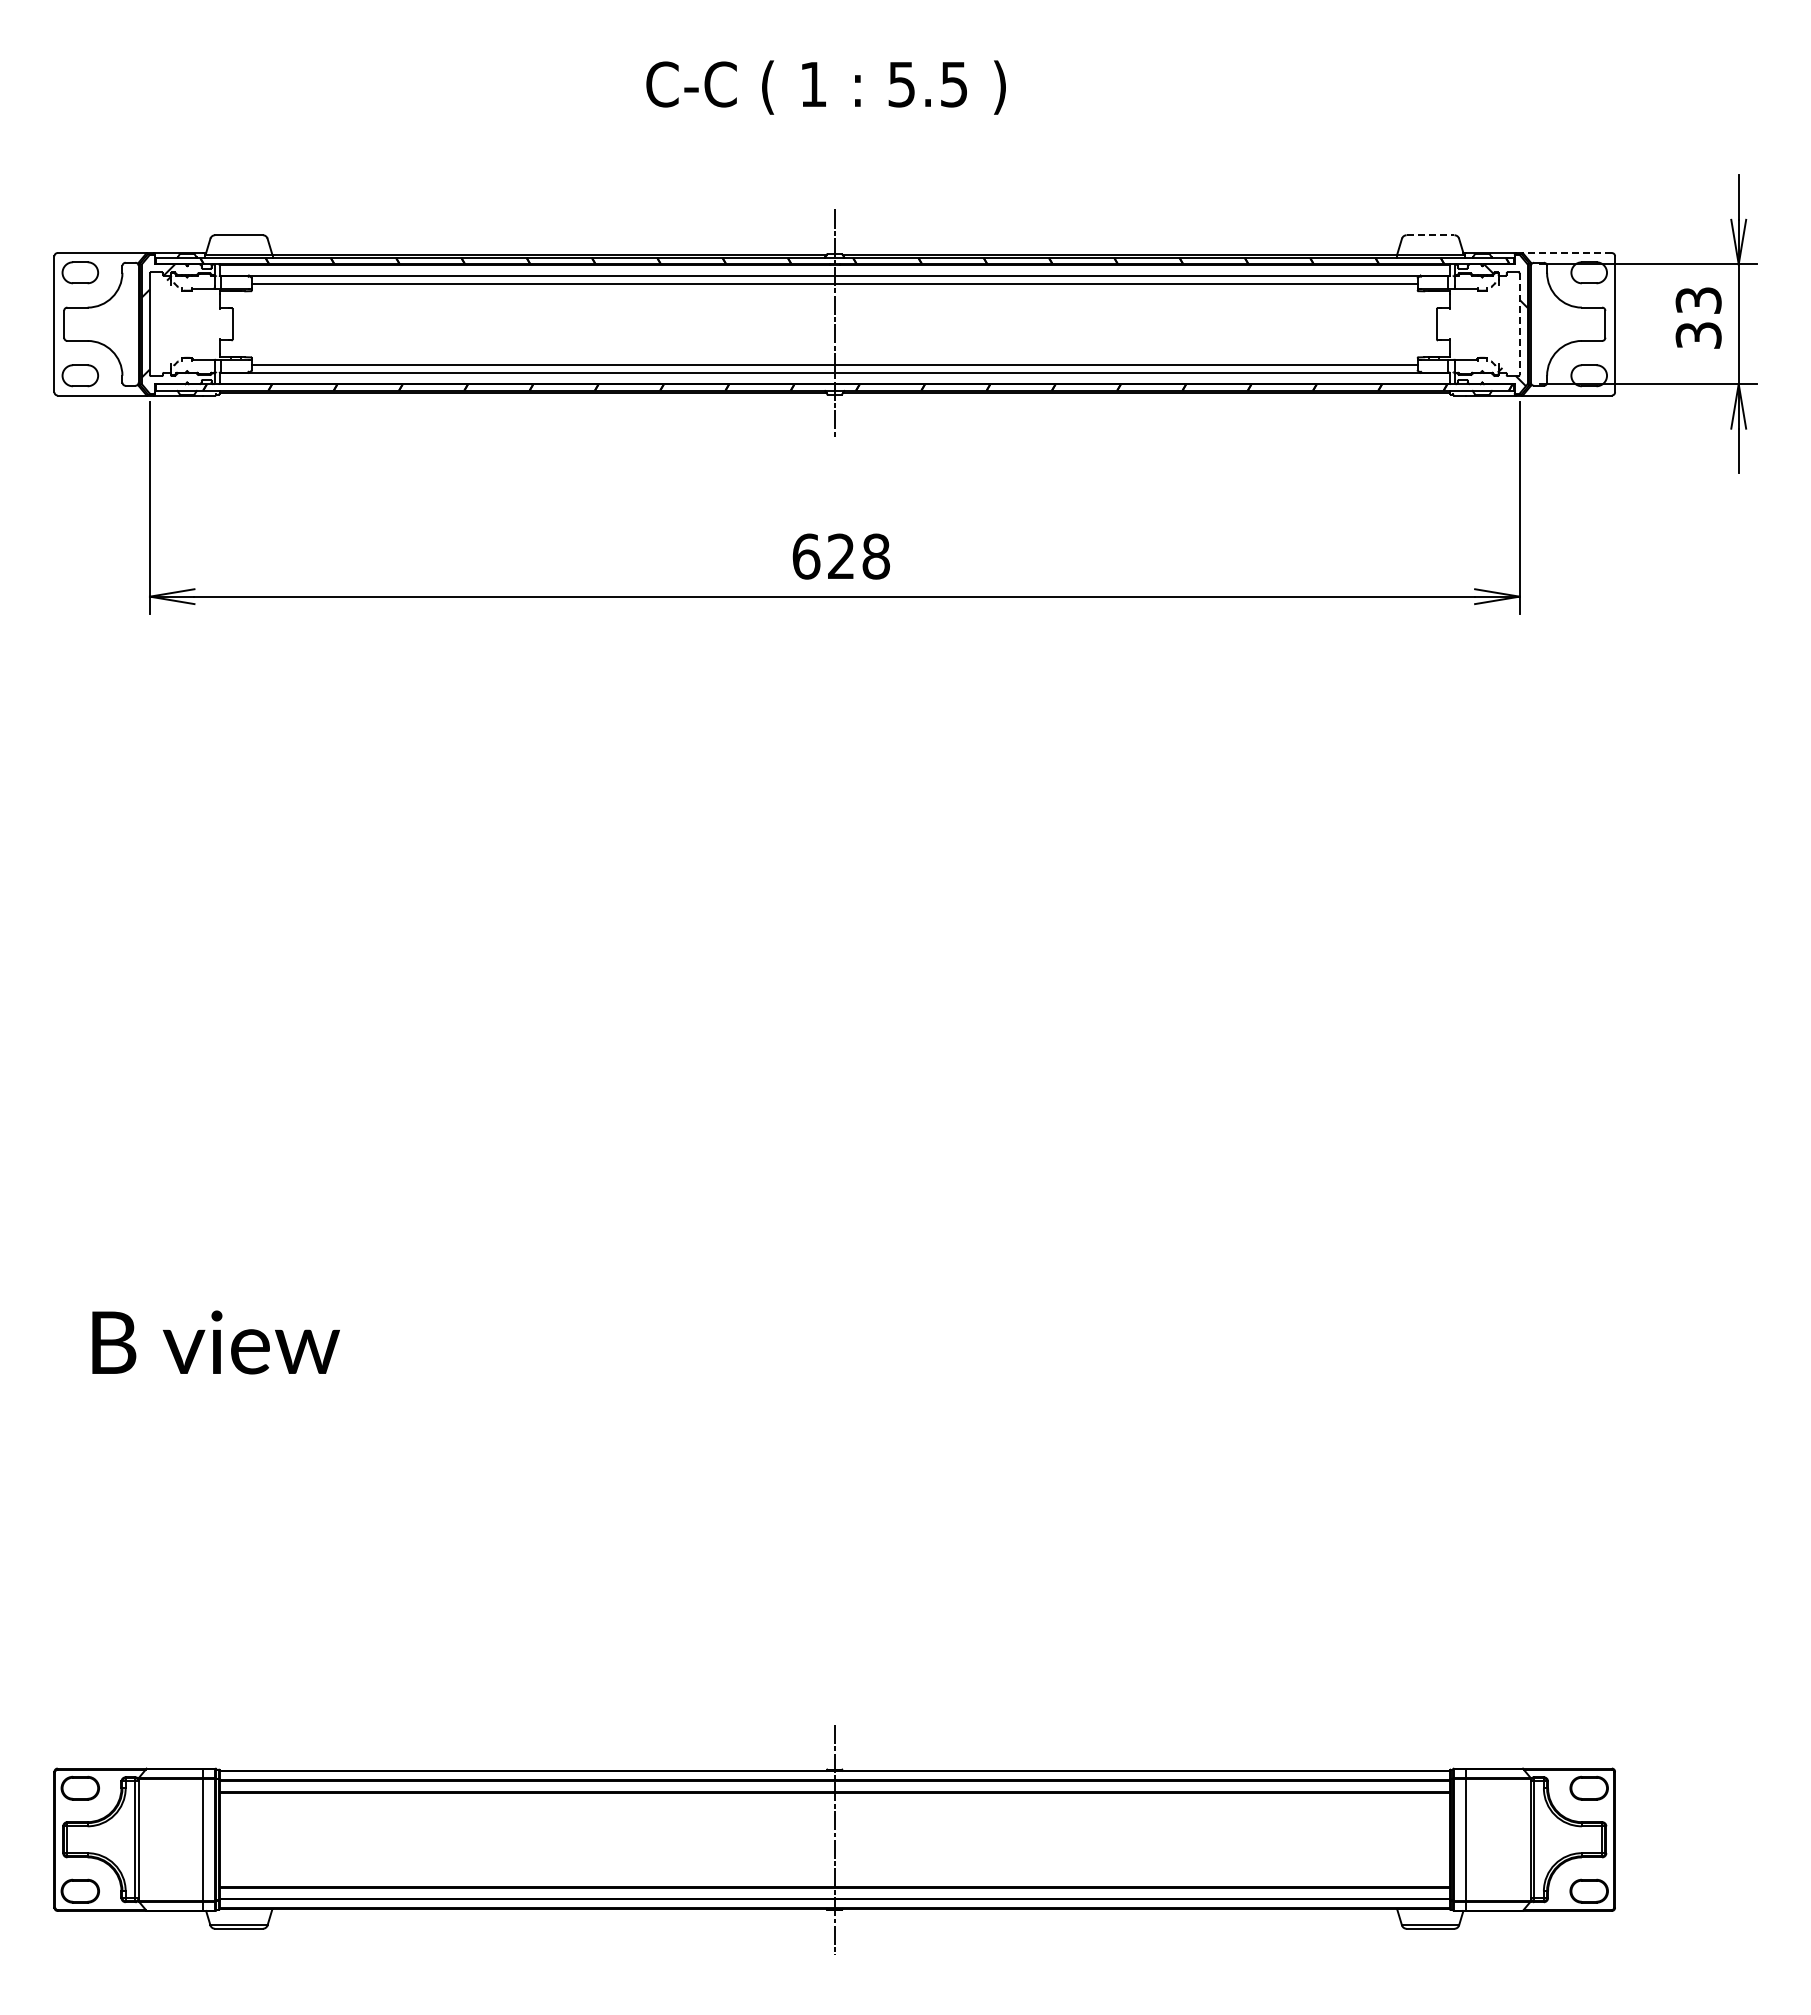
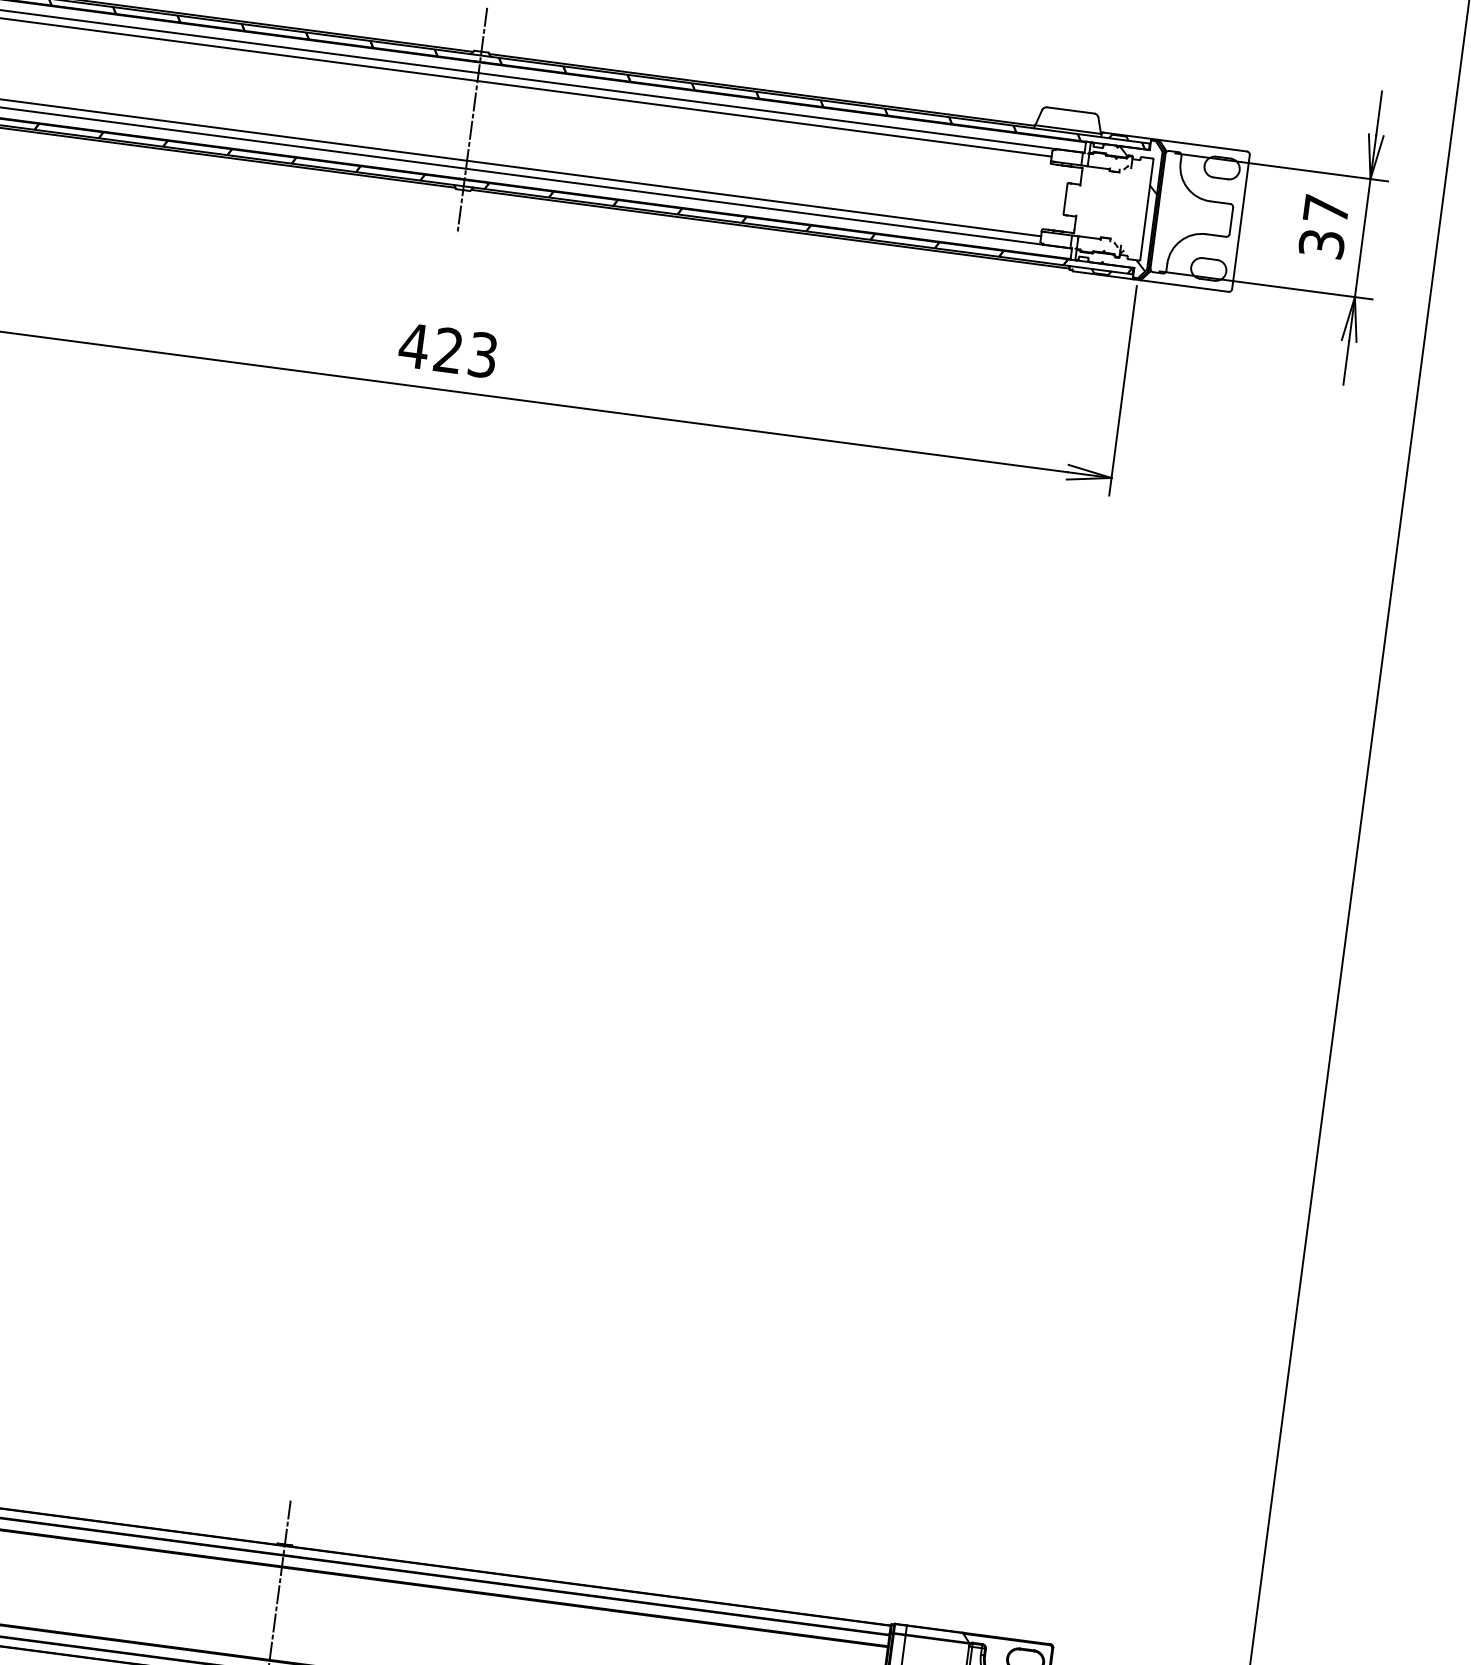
line: (1430, 235) -> (1070, 110), dashed -> solid
line: (1567, 253) -> (1203, 146), dashed -> solid
text: (1698, 300) -> (1326, 209), 33 -> 37
line: (1519, 324) -> (1146, 209), dashed -> solid
text: (840, 556) -> (447, 350), 628 -> 423

